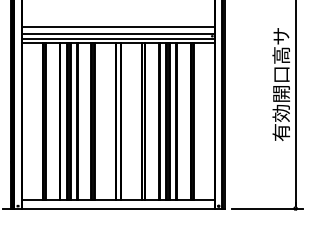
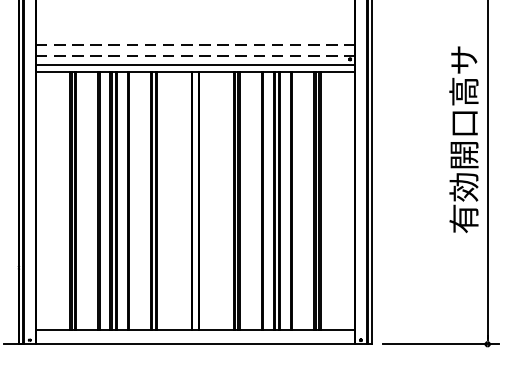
line: (118, 27) -> (195, 45), solid -> dashed
line: (118, 34) -> (195, 57), solid -> dashed

